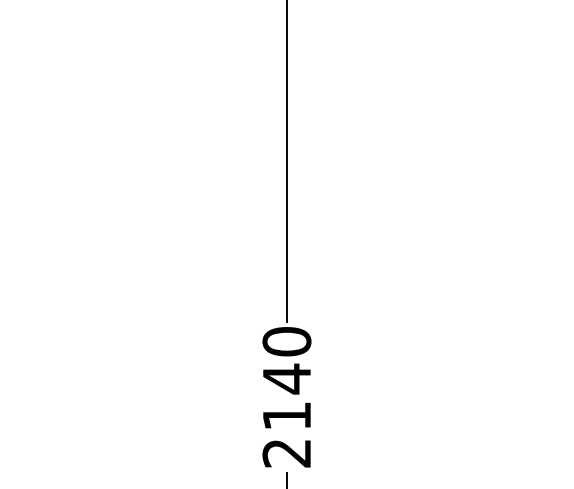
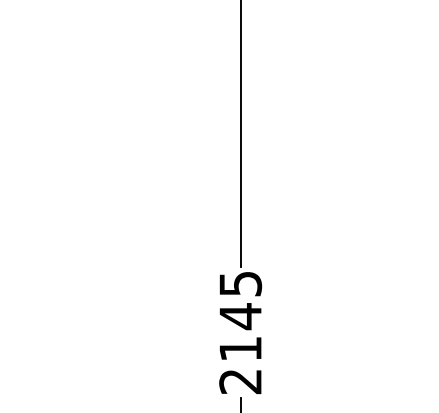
text: (286, 341) -> (240, 283), 2140 -> 2145

